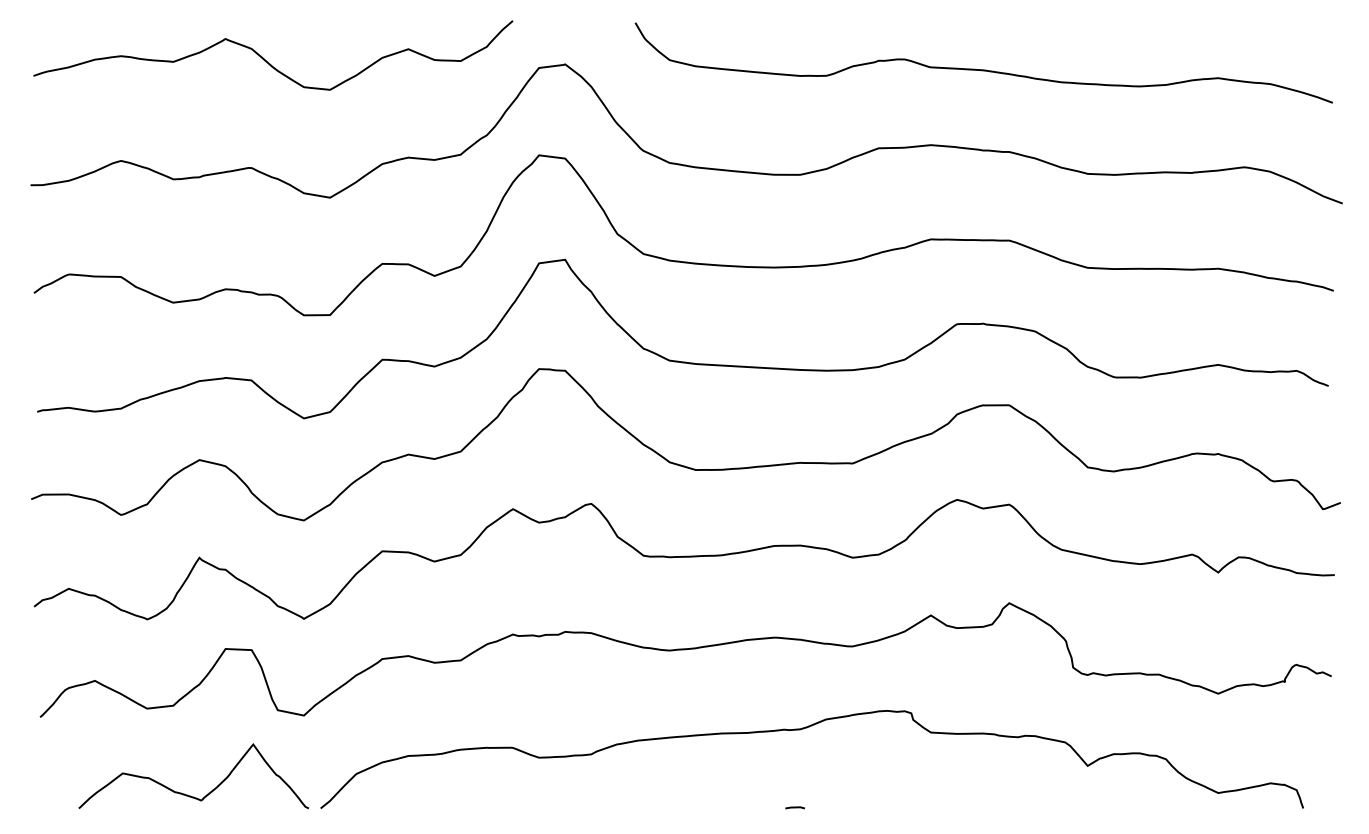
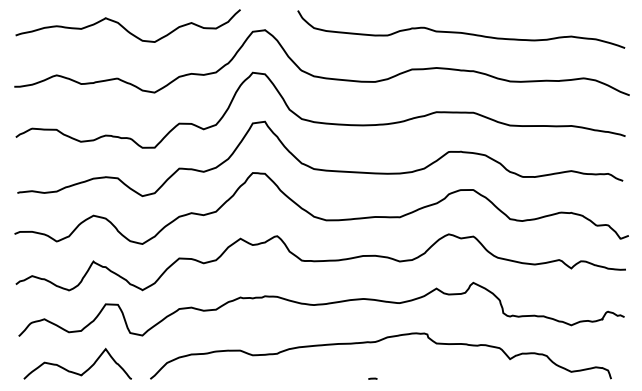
curve: (184, 792) -> (73, 371), moved

